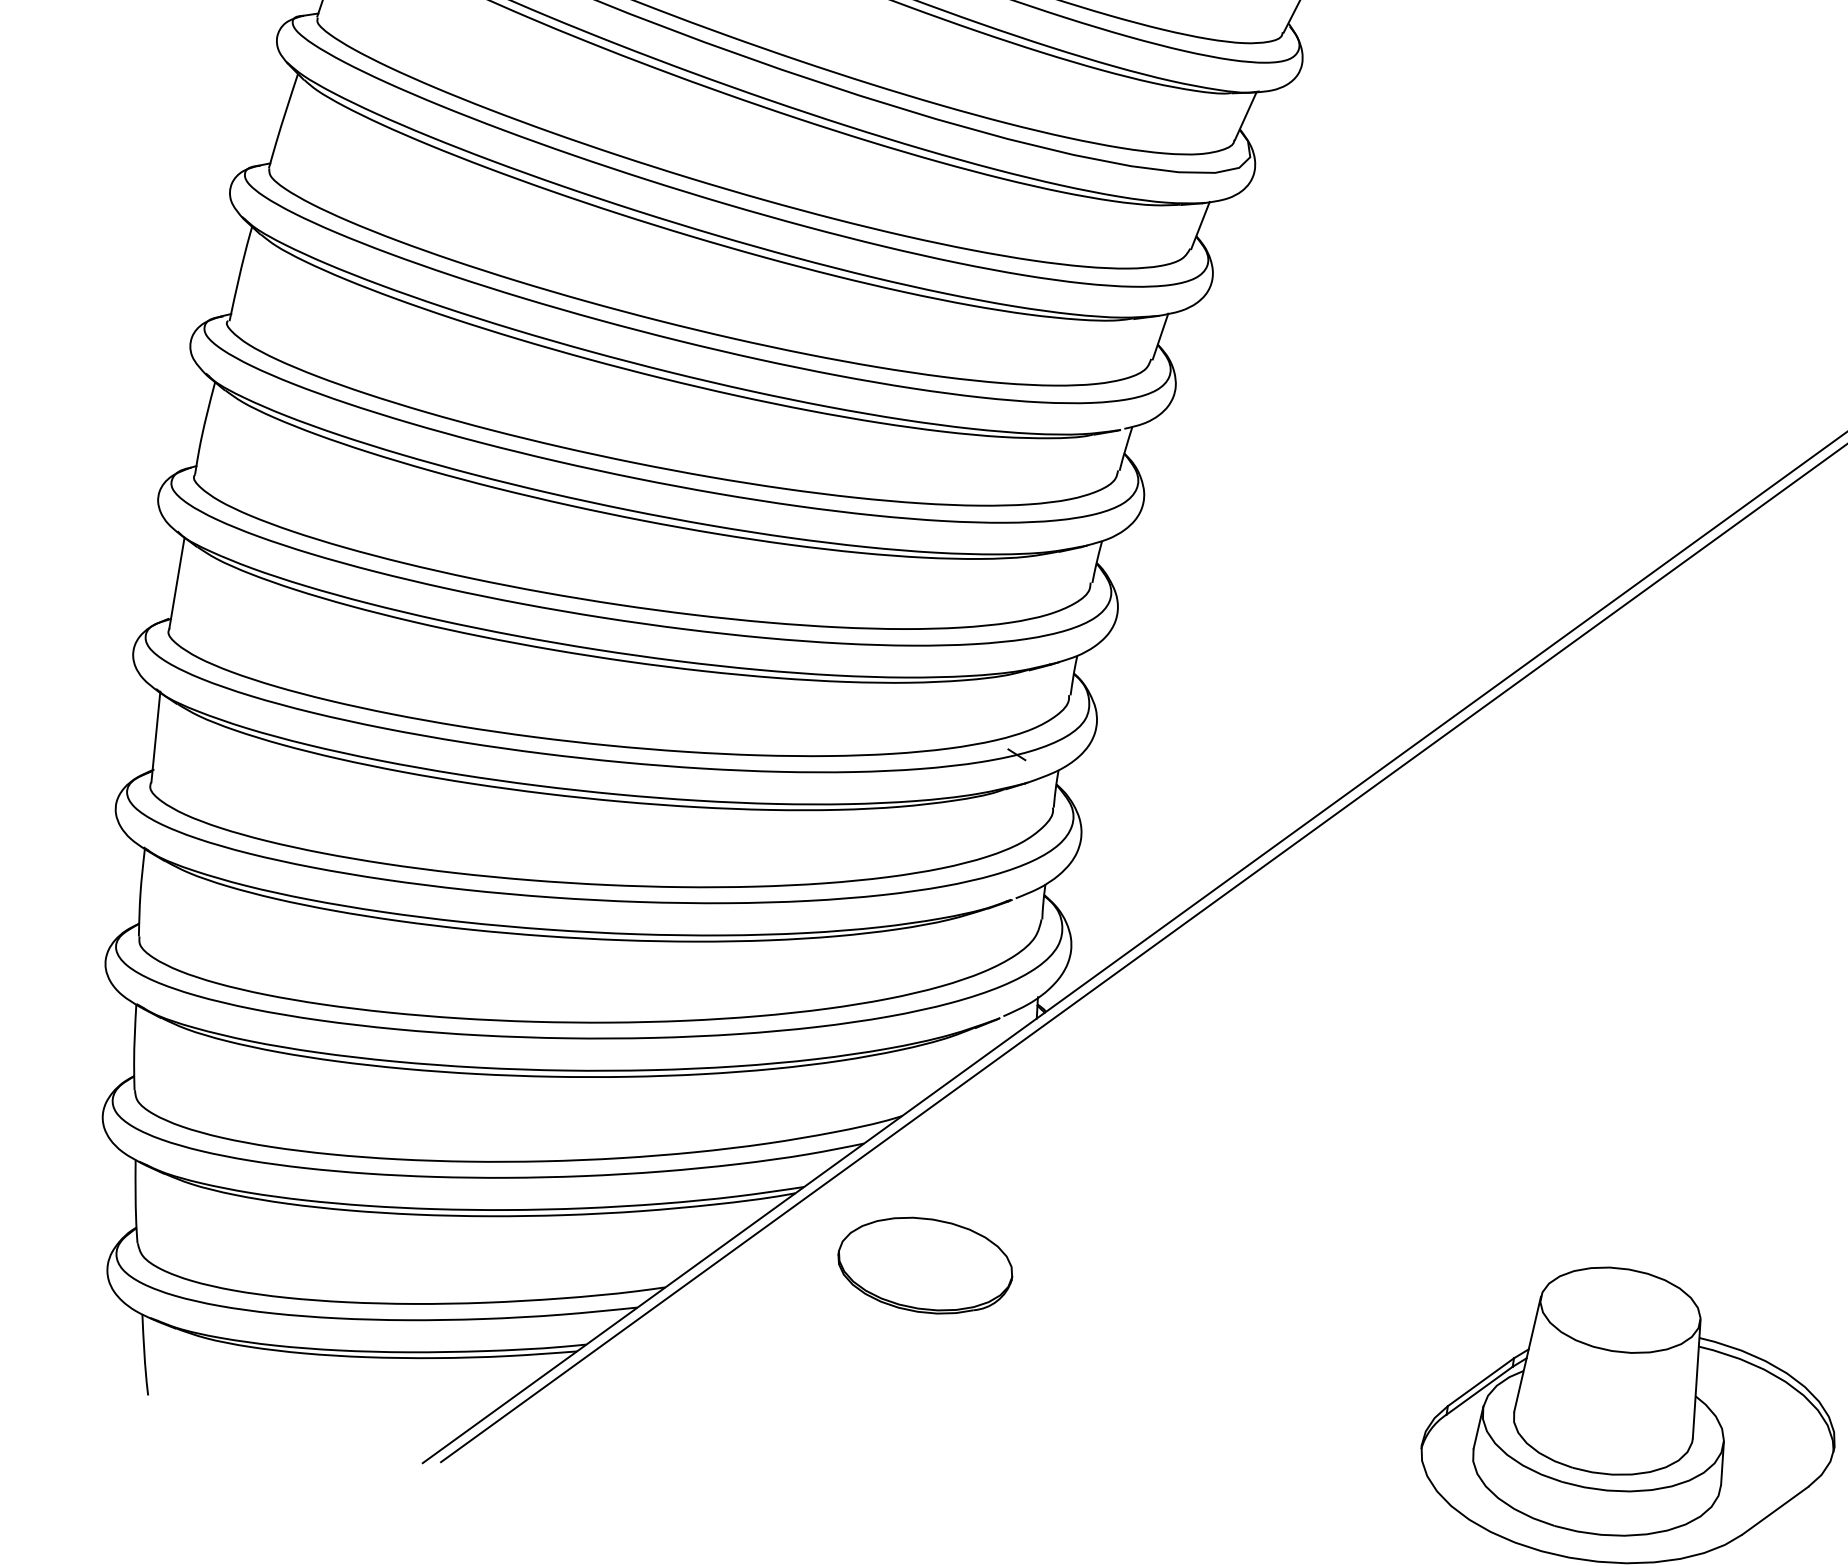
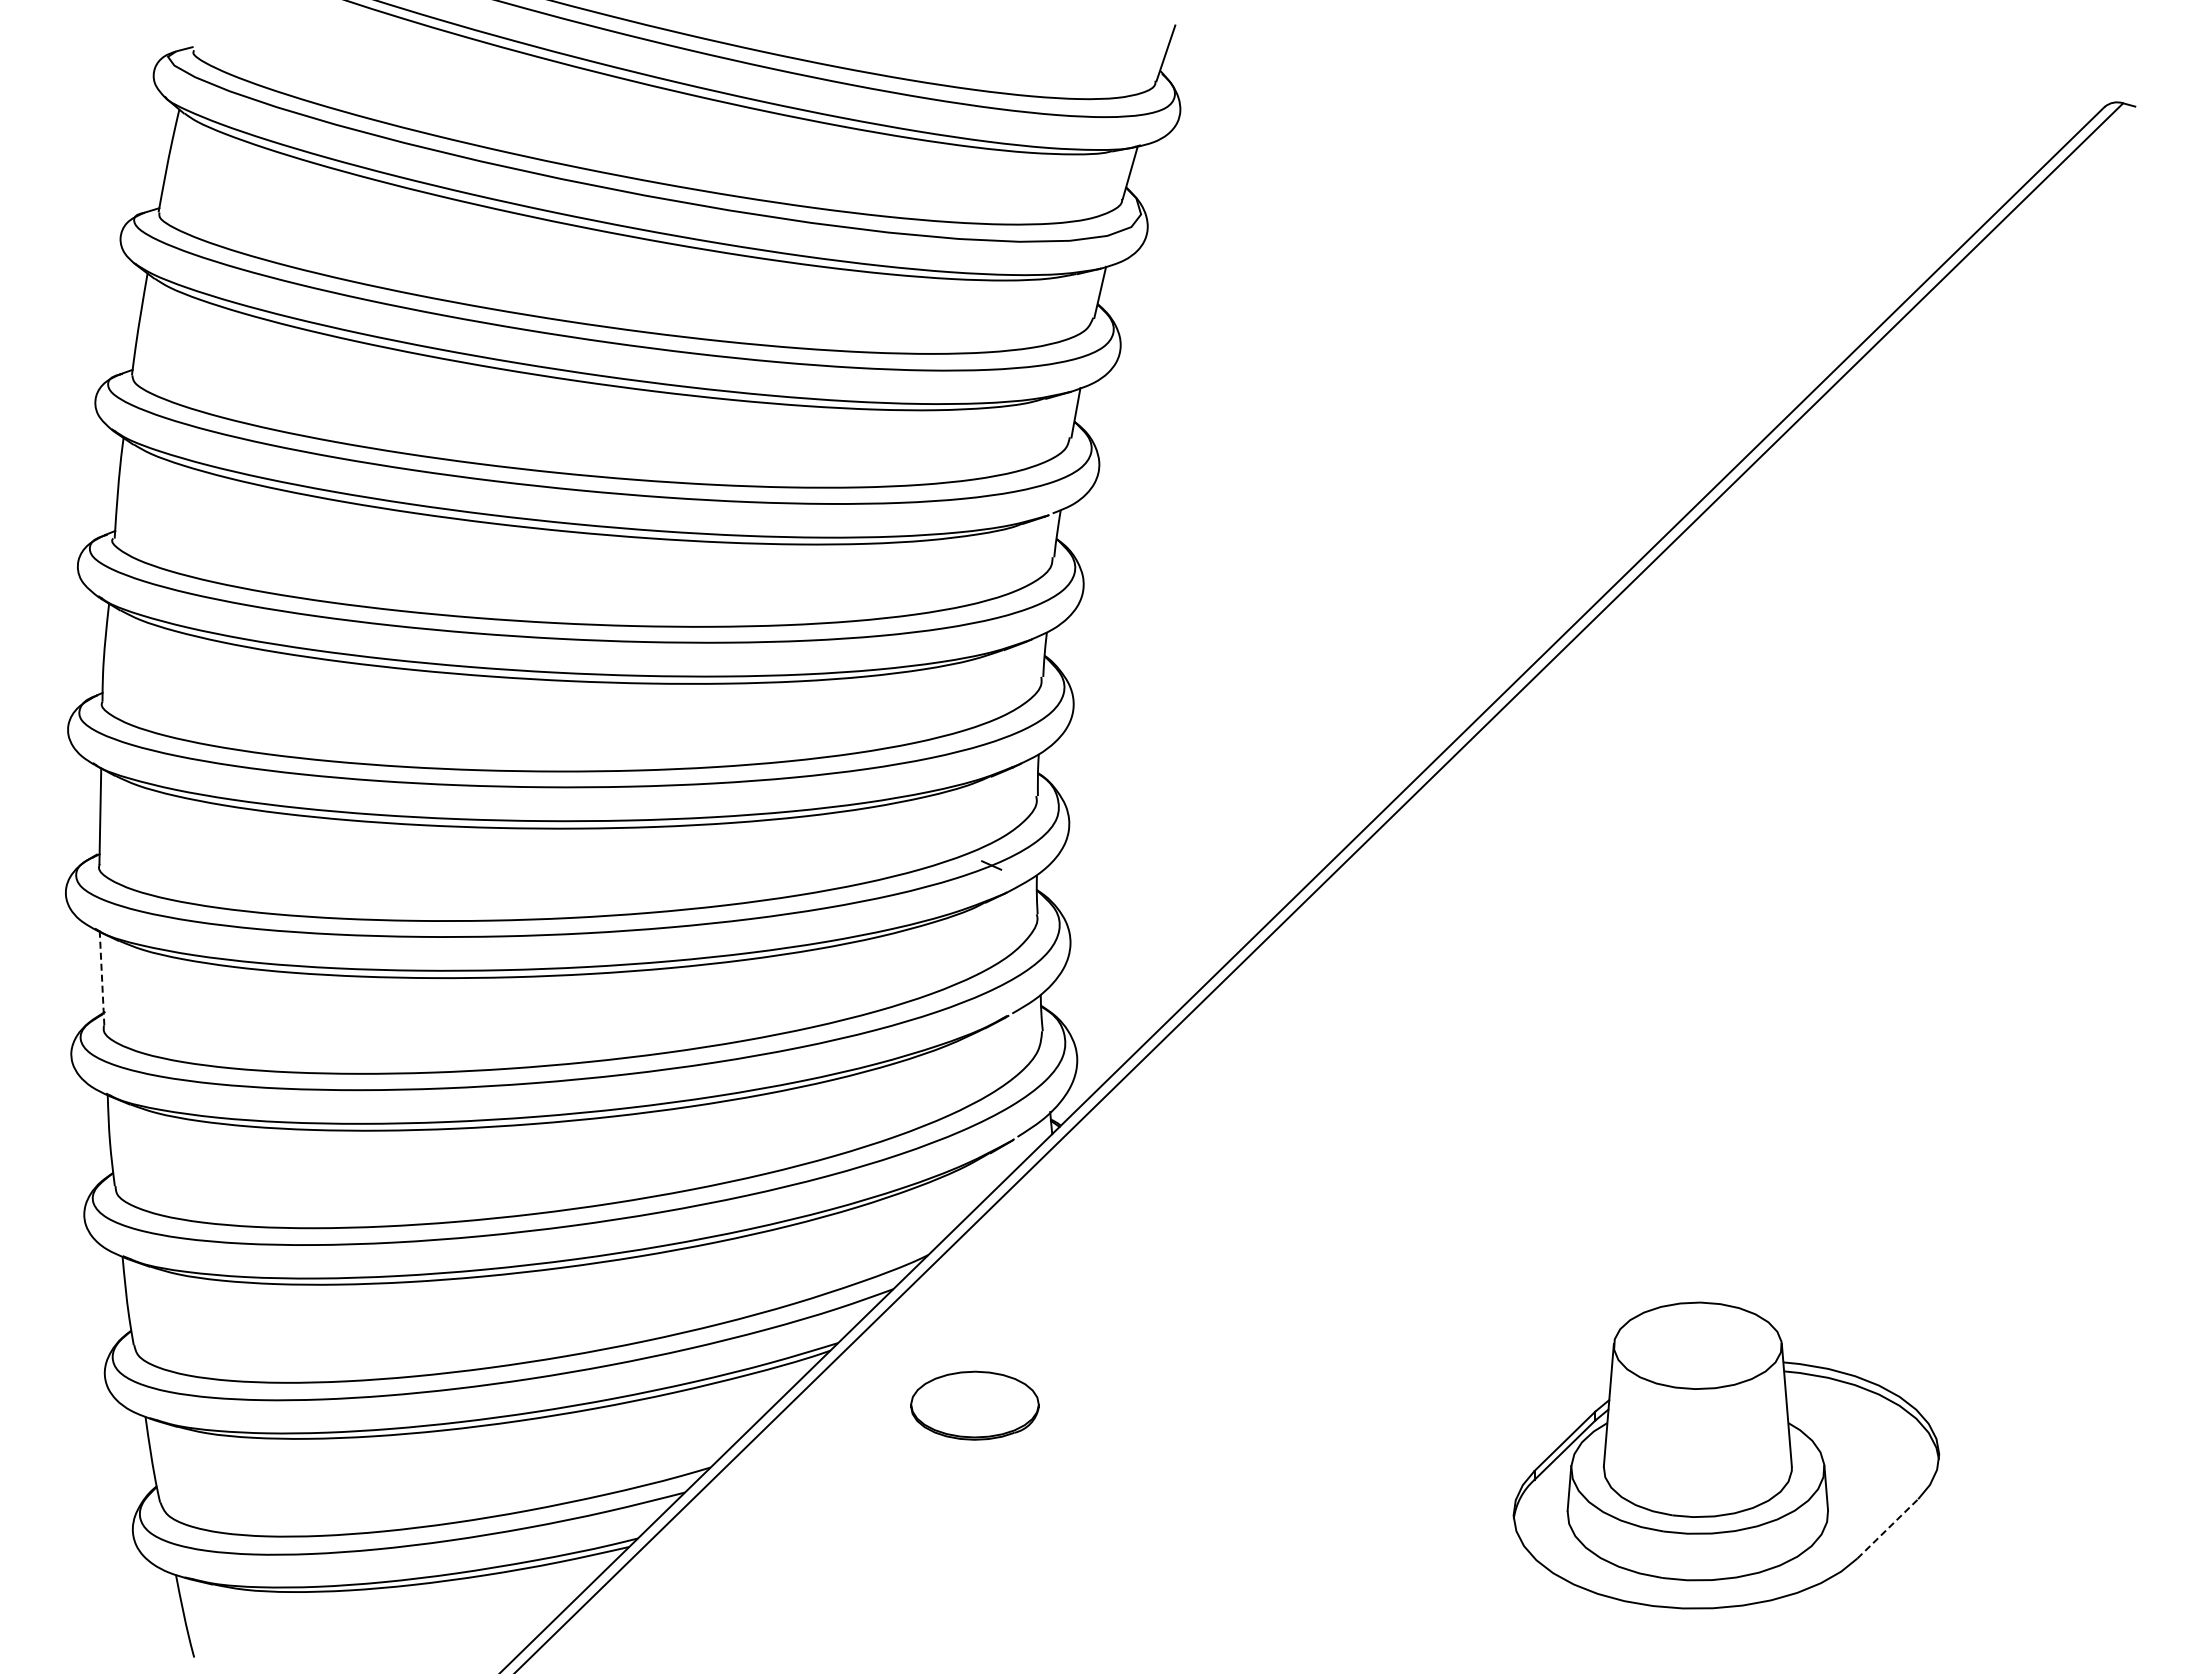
line: (156, 737) -> (102, 978), solid -> dashed
part: (924, 1265) -> (974, 1405), size x0.7
line: (1775, 1510) -> (1888, 1528), solid -> dashed

